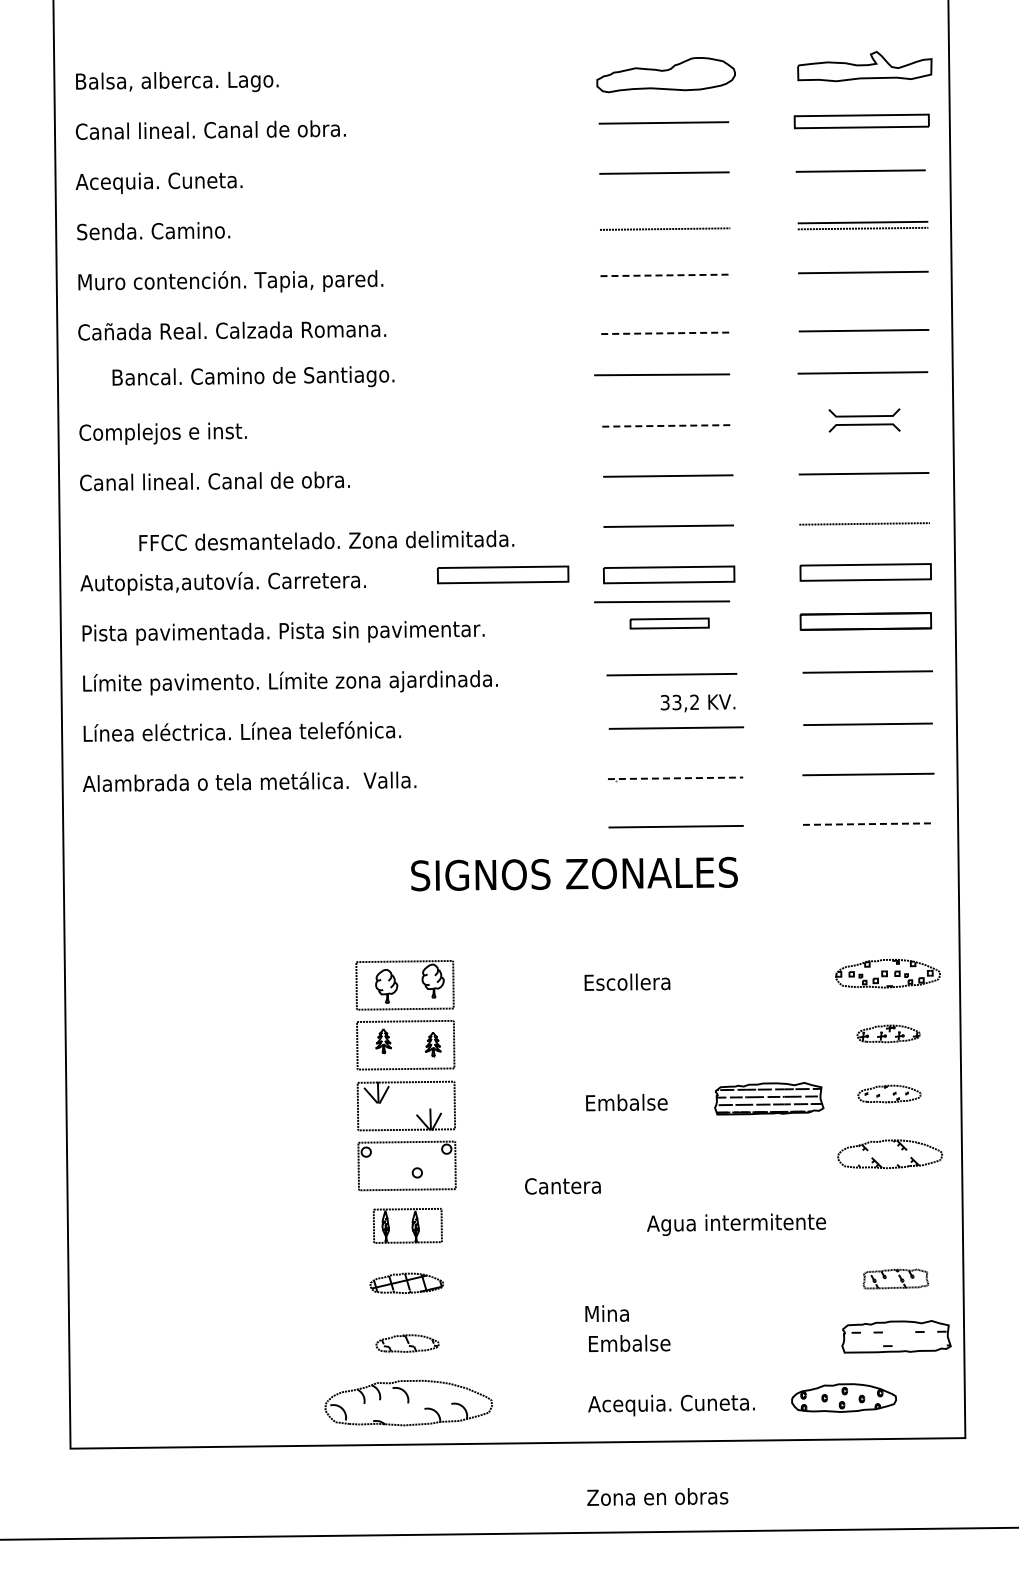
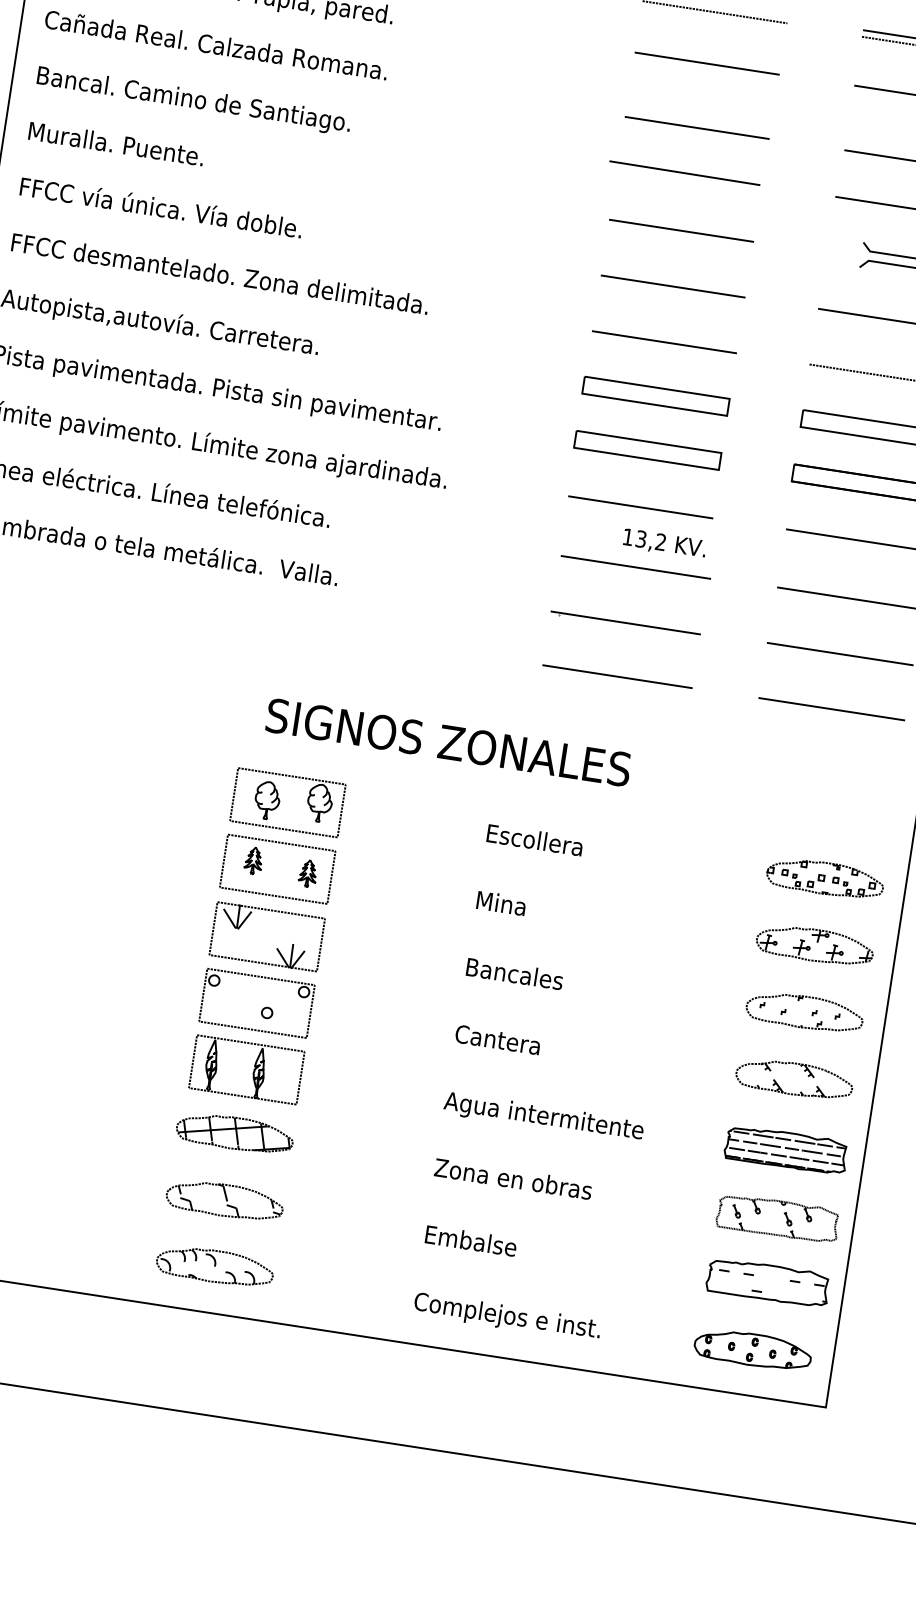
line: (666, 275) -> (707, 63), dashed -> solid
line: (666, 333) -> (697, 128), dashed -> solid
text: (253, 376) -> (194, 99), moved
line: (668, 425) -> (682, 230), dashed -> solid
text: (162, 433) -> (120, 146), Complejos e inst. -> Muralla. Puente.
text: (214, 481) -> (169, 209), Canal lineal. Canal de obra. -> FFCC vía única. Vía doble.
text: (326, 540) -> (219, 273), moved
part: (503, 574) -> (472, 365), removed
line: (661, 601) -> (642, 424), removed
part: (669, 623) -> (647, 450), size x1.67
text: (664, 702) -> (627, 536), 33,2 -> 13,2
line: (675, 778) -> (625, 623), dashed -> solid
line: (869, 824) -> (832, 709), dashed -> solid
text: (574, 873) -> (448, 741), moved
part: (888, 1033) -> (814, 944), size x1.67
part: (889, 1093) -> (805, 1011), size x1.67
part: (769, 1098) -> (786, 1149), moved
text: (632, 1102) -> (518, 974), Embalse -> Bancales
text: (562, 1186) -> (497, 1040), moved
text: (736, 1224) -> (543, 1117), moved
part: (407, 1225) -> (246, 1069), size x1.43
part: (895, 1278) -> (777, 1217), size x1.67
part: (406, 1283) -> (234, 1133), size x1.43
text: (606, 1313) -> (500, 903), moved
part: (407, 1343) -> (224, 1200), size x1.67
part: (843, 1397) -> (752, 1349), moved
part: (408, 1402) -> (215, 1265), size x0.62
text: (672, 1405) -> (507, 1317), Acequia. Cuneta. -> Complejos e inst.
text: (657, 1496) -> (513, 1178), moved

